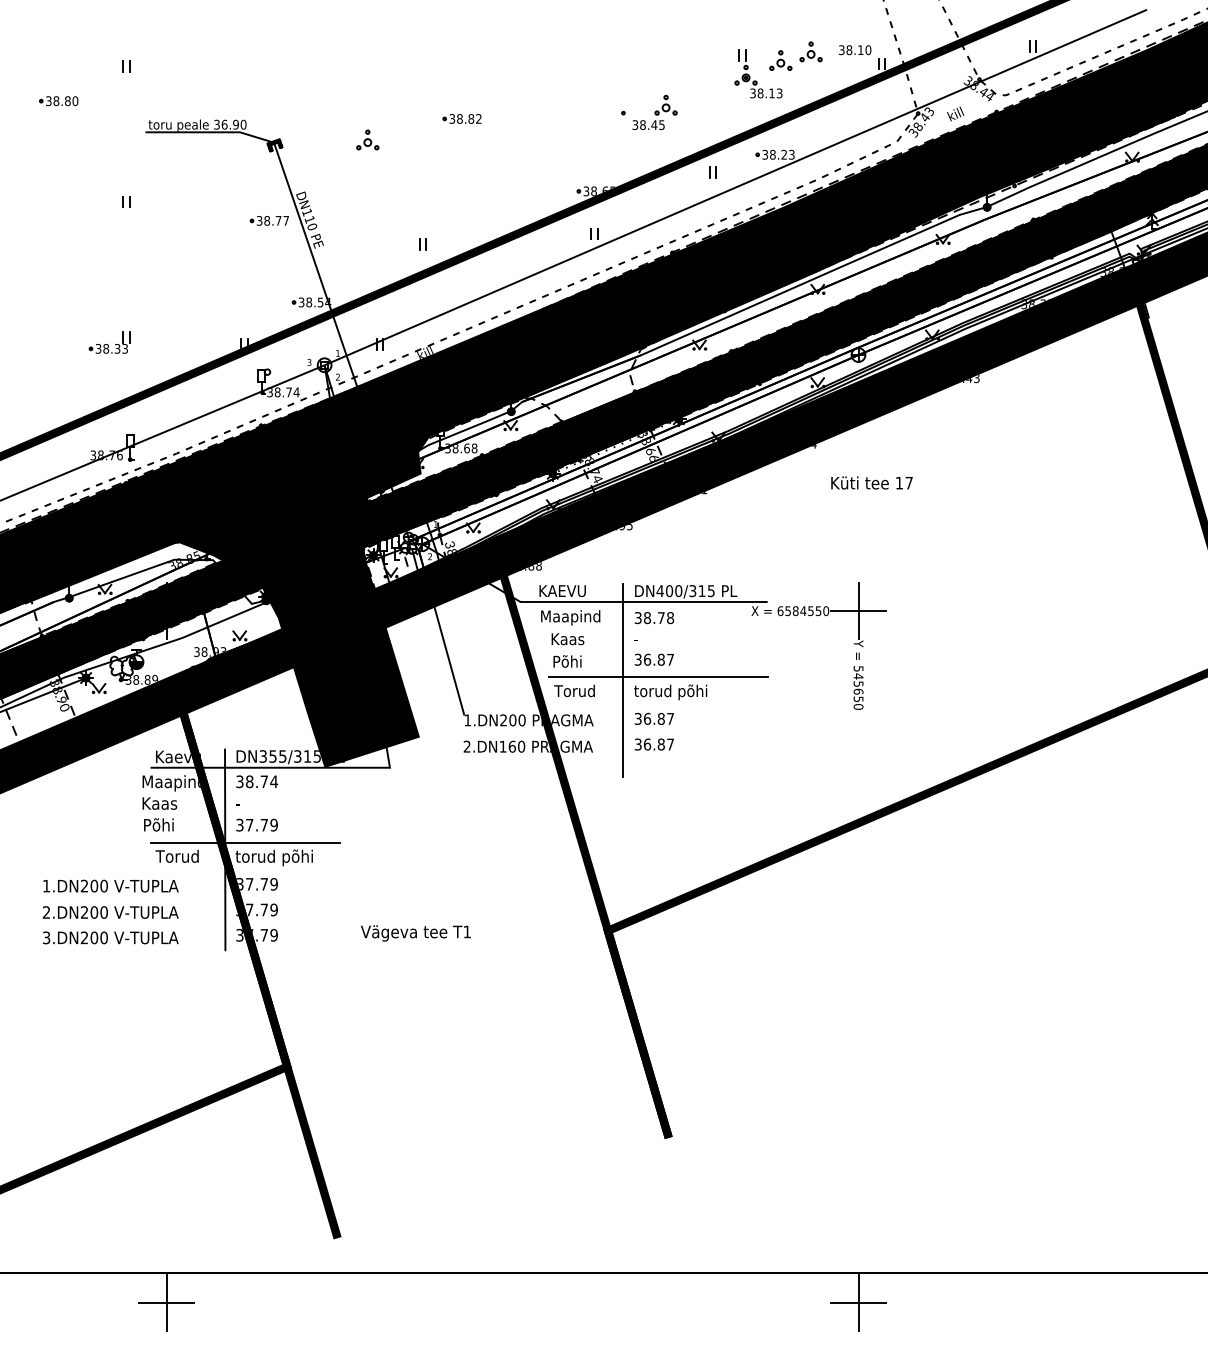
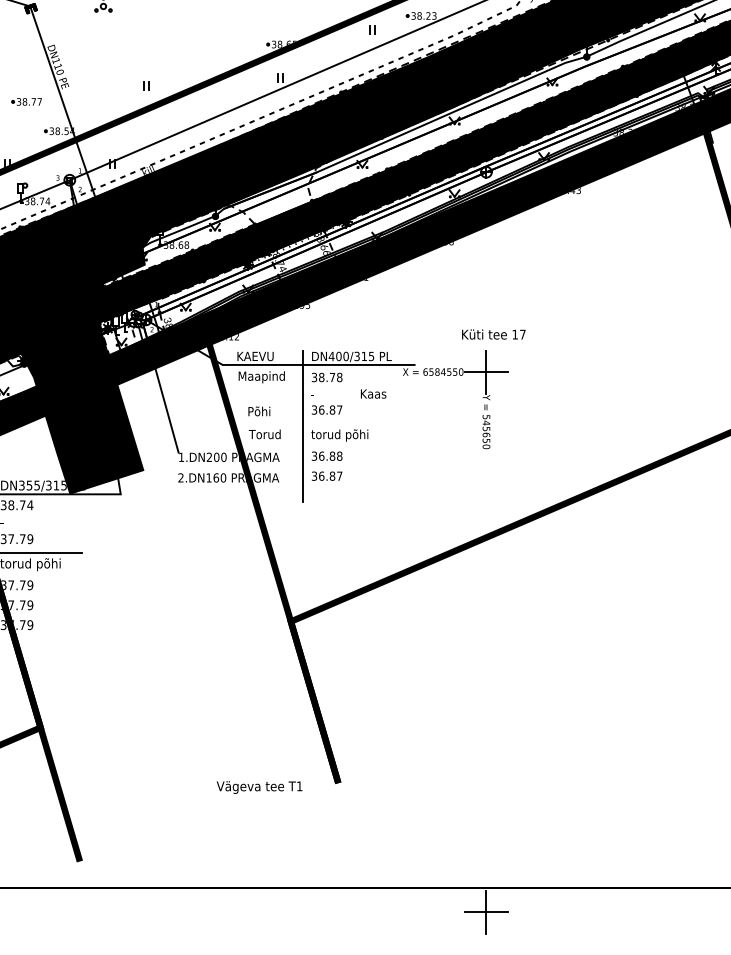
part: (268, 220) -> (25, 101), moved
text: (811, 446) -> (449, 243), 38.74 -> 55.88
text: (871, 482) -> (493, 334), moved
text: (531, 566) -> (231, 337), 38.88 -> 55.12
text: (567, 639) -> (373, 394), moved
line: (658, 676) -> (330, 423), removed
text: (670, 718) -> (339, 455), 36.87 -> 36.88
text: (415, 933) -> (259, 787), moved

